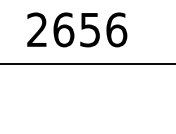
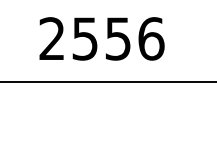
text: (63, 29) -> (84, 38), 2656 -> 2556

